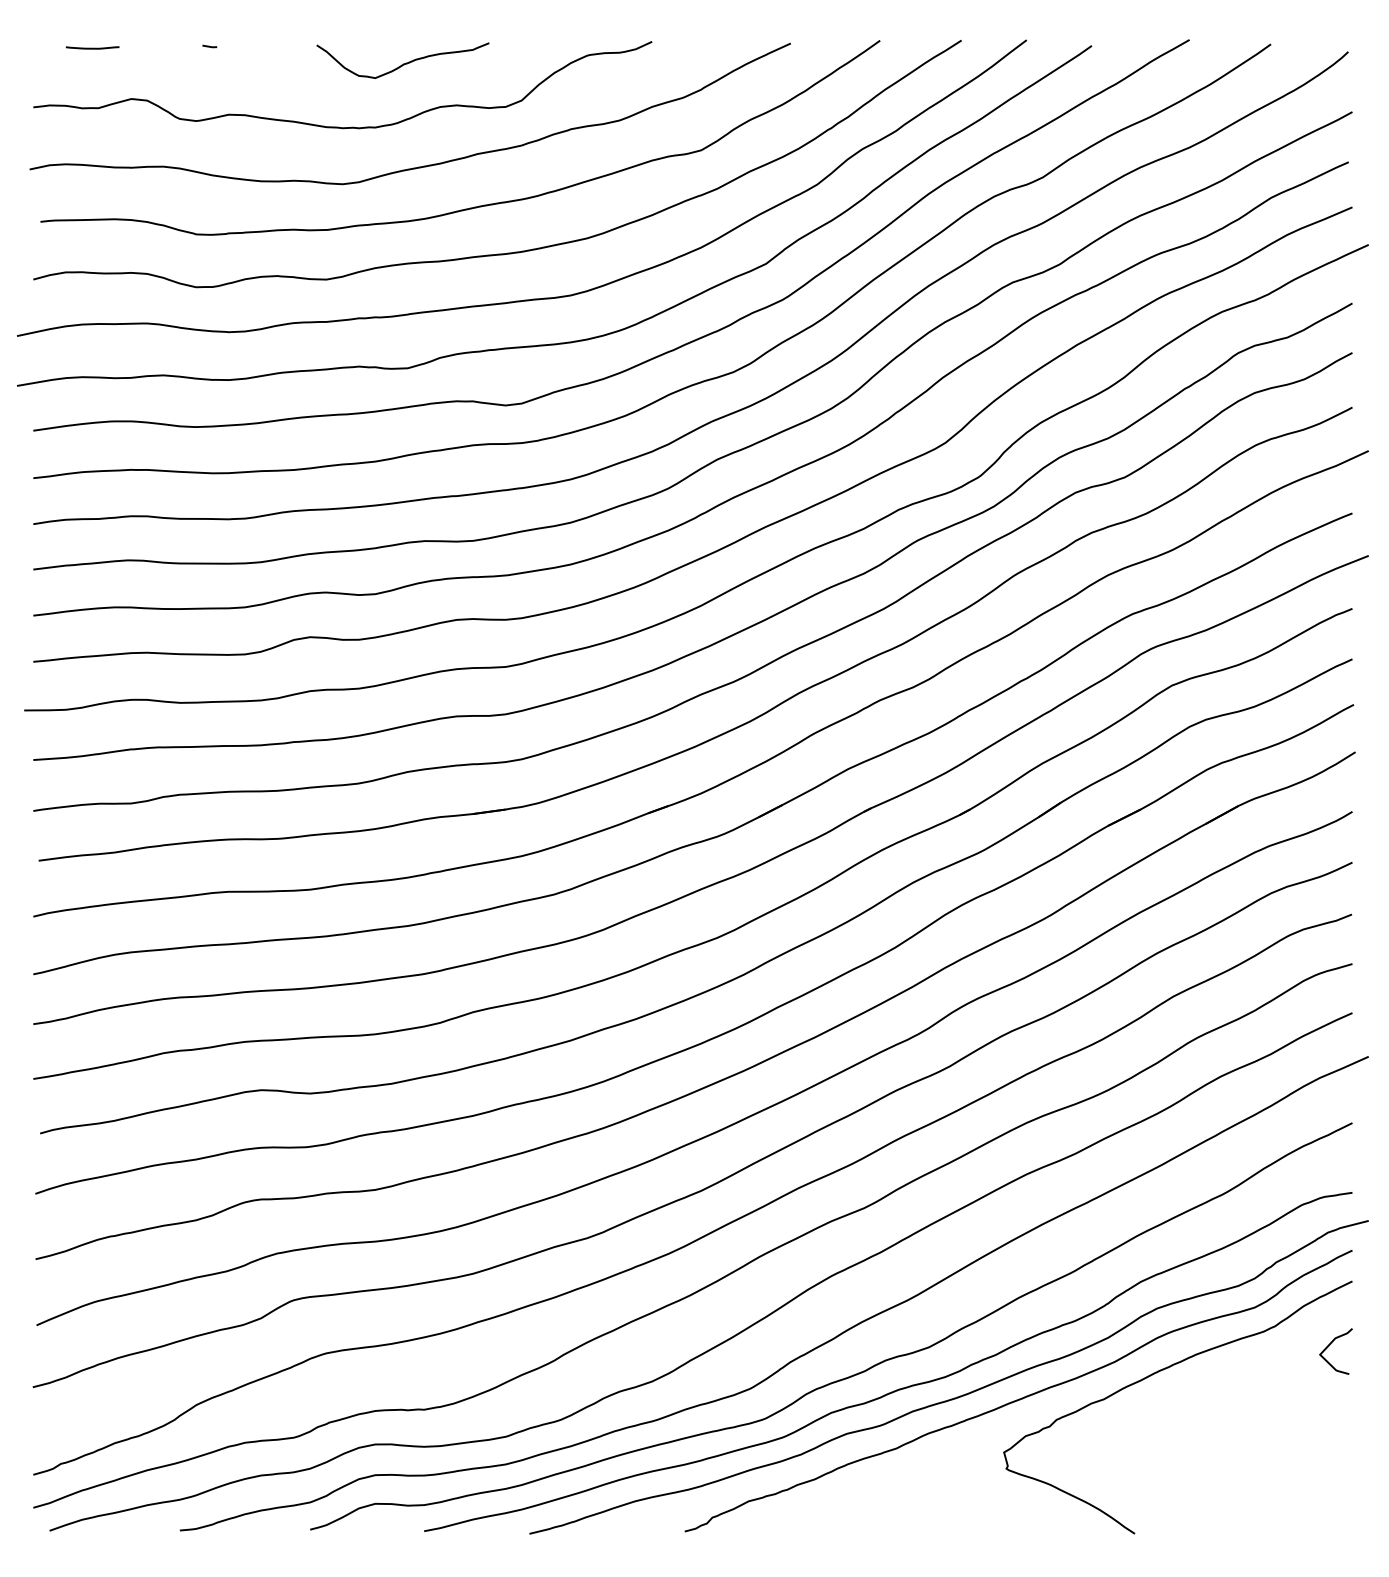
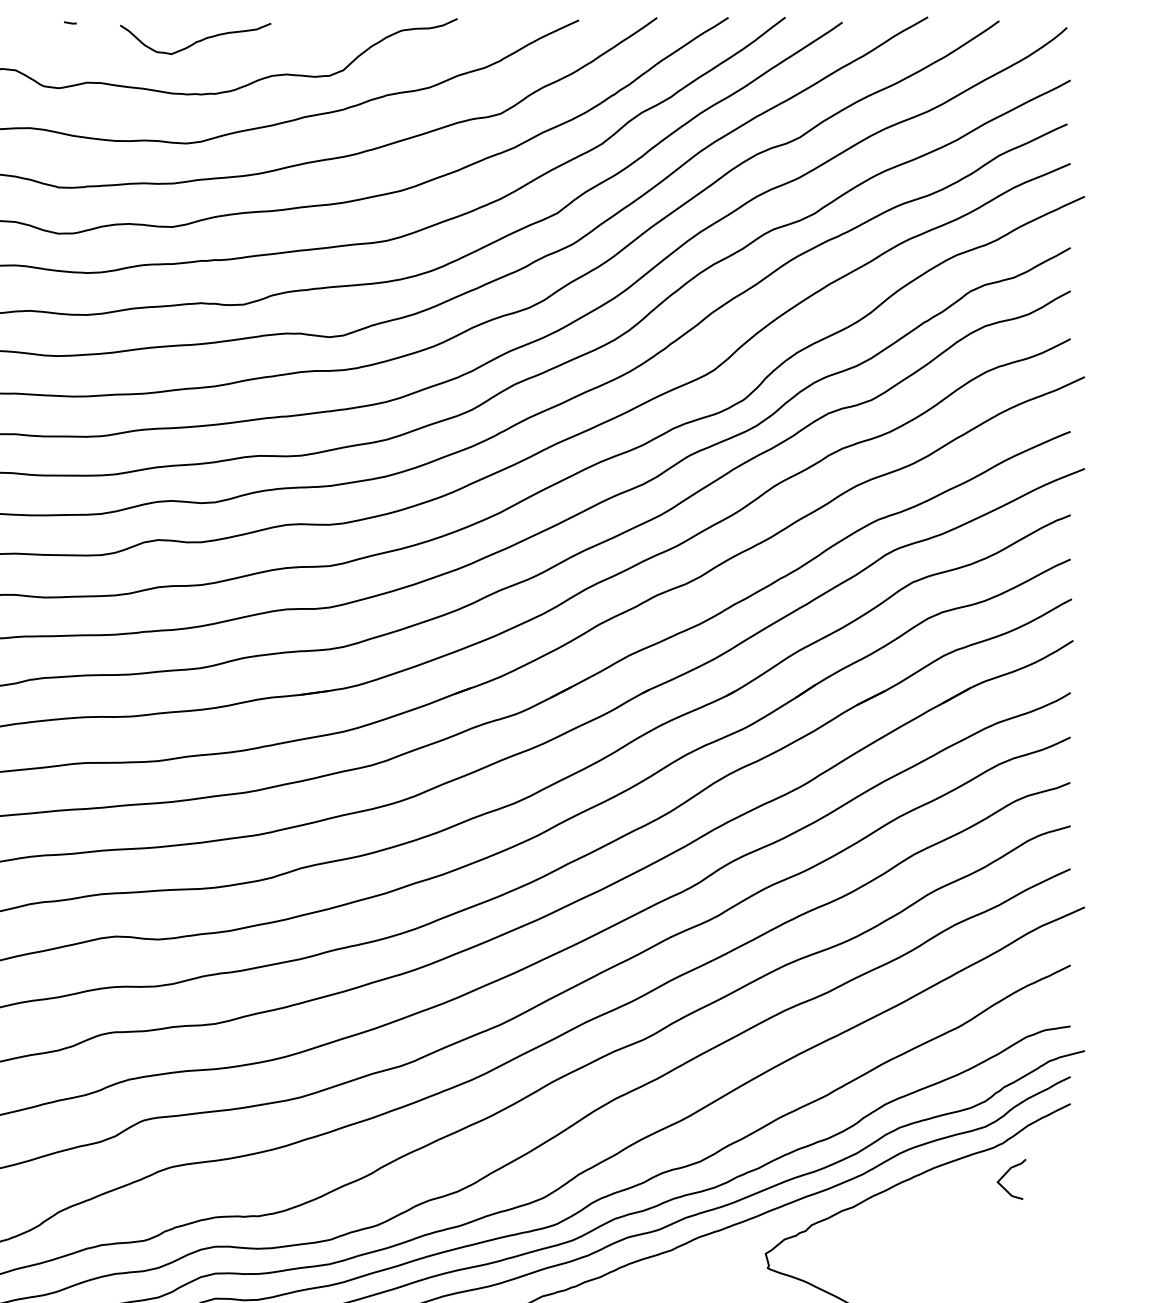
curve: (403, 63) -> (196, 41), moved
curve: (1330, 1345) -> (1006, 1174), moved

